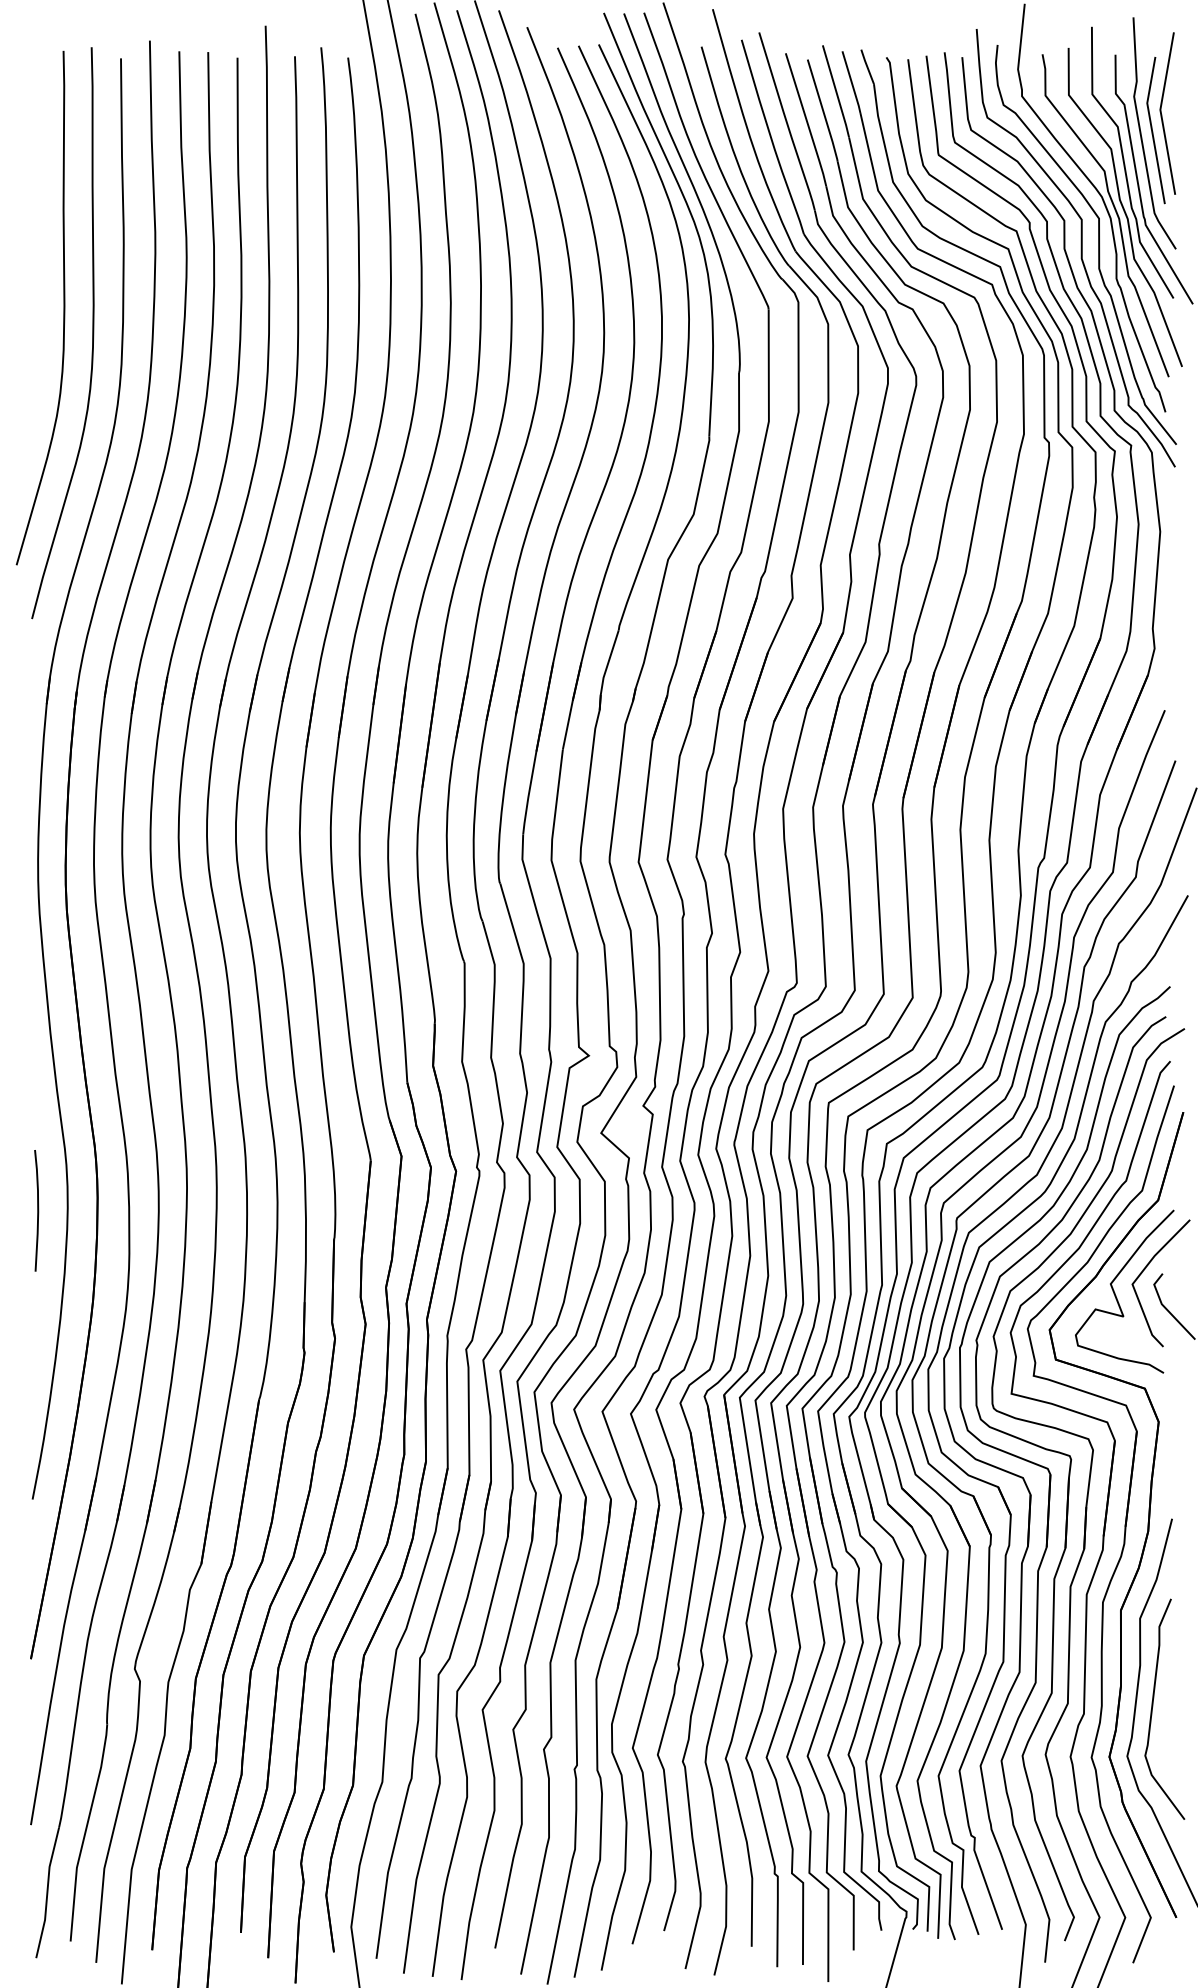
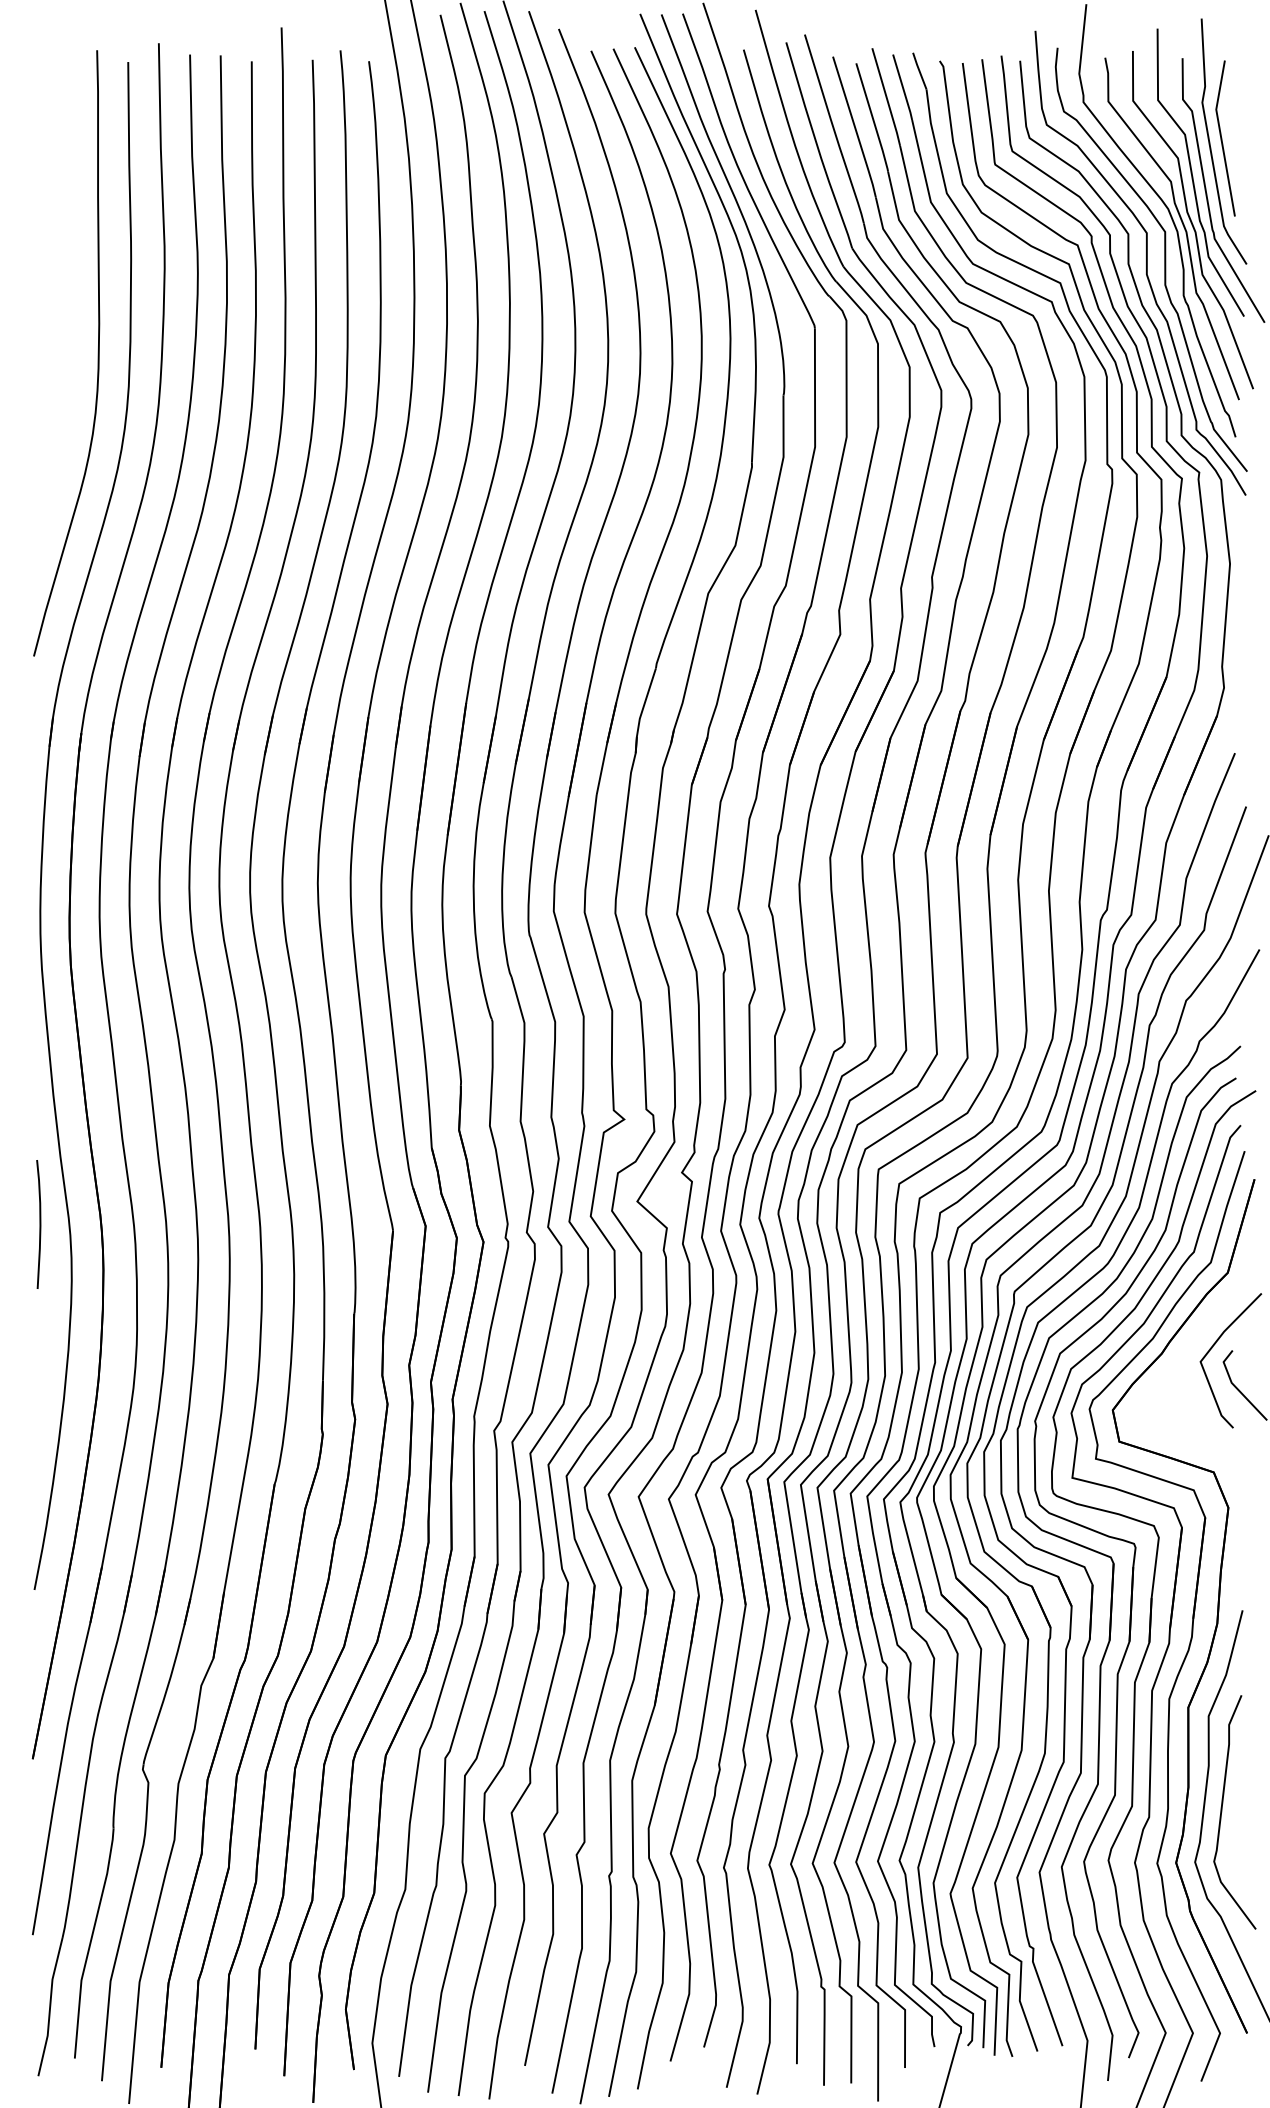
line: (1162, 114) -> (1232, 121), removed
curve: (63, 307) -> (67, 326), removed
curve: (37, 1210) -> (39, 1224), moved
curve: (1116, 1295) -> (1183, 1373), removed

